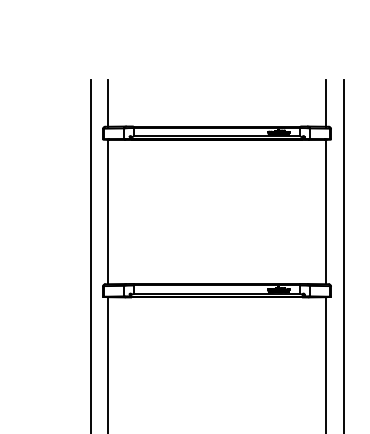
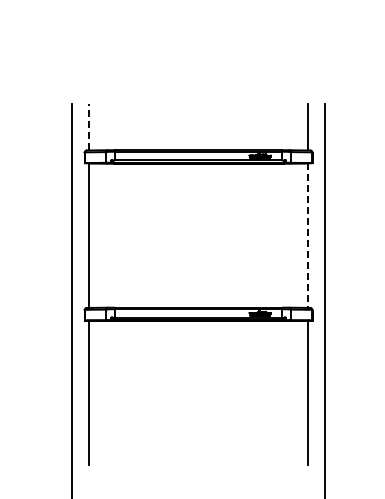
line: (107, 102) -> (89, 126), solid -> dashed
line: (325, 212) -> (307, 236), solid -> dashed

